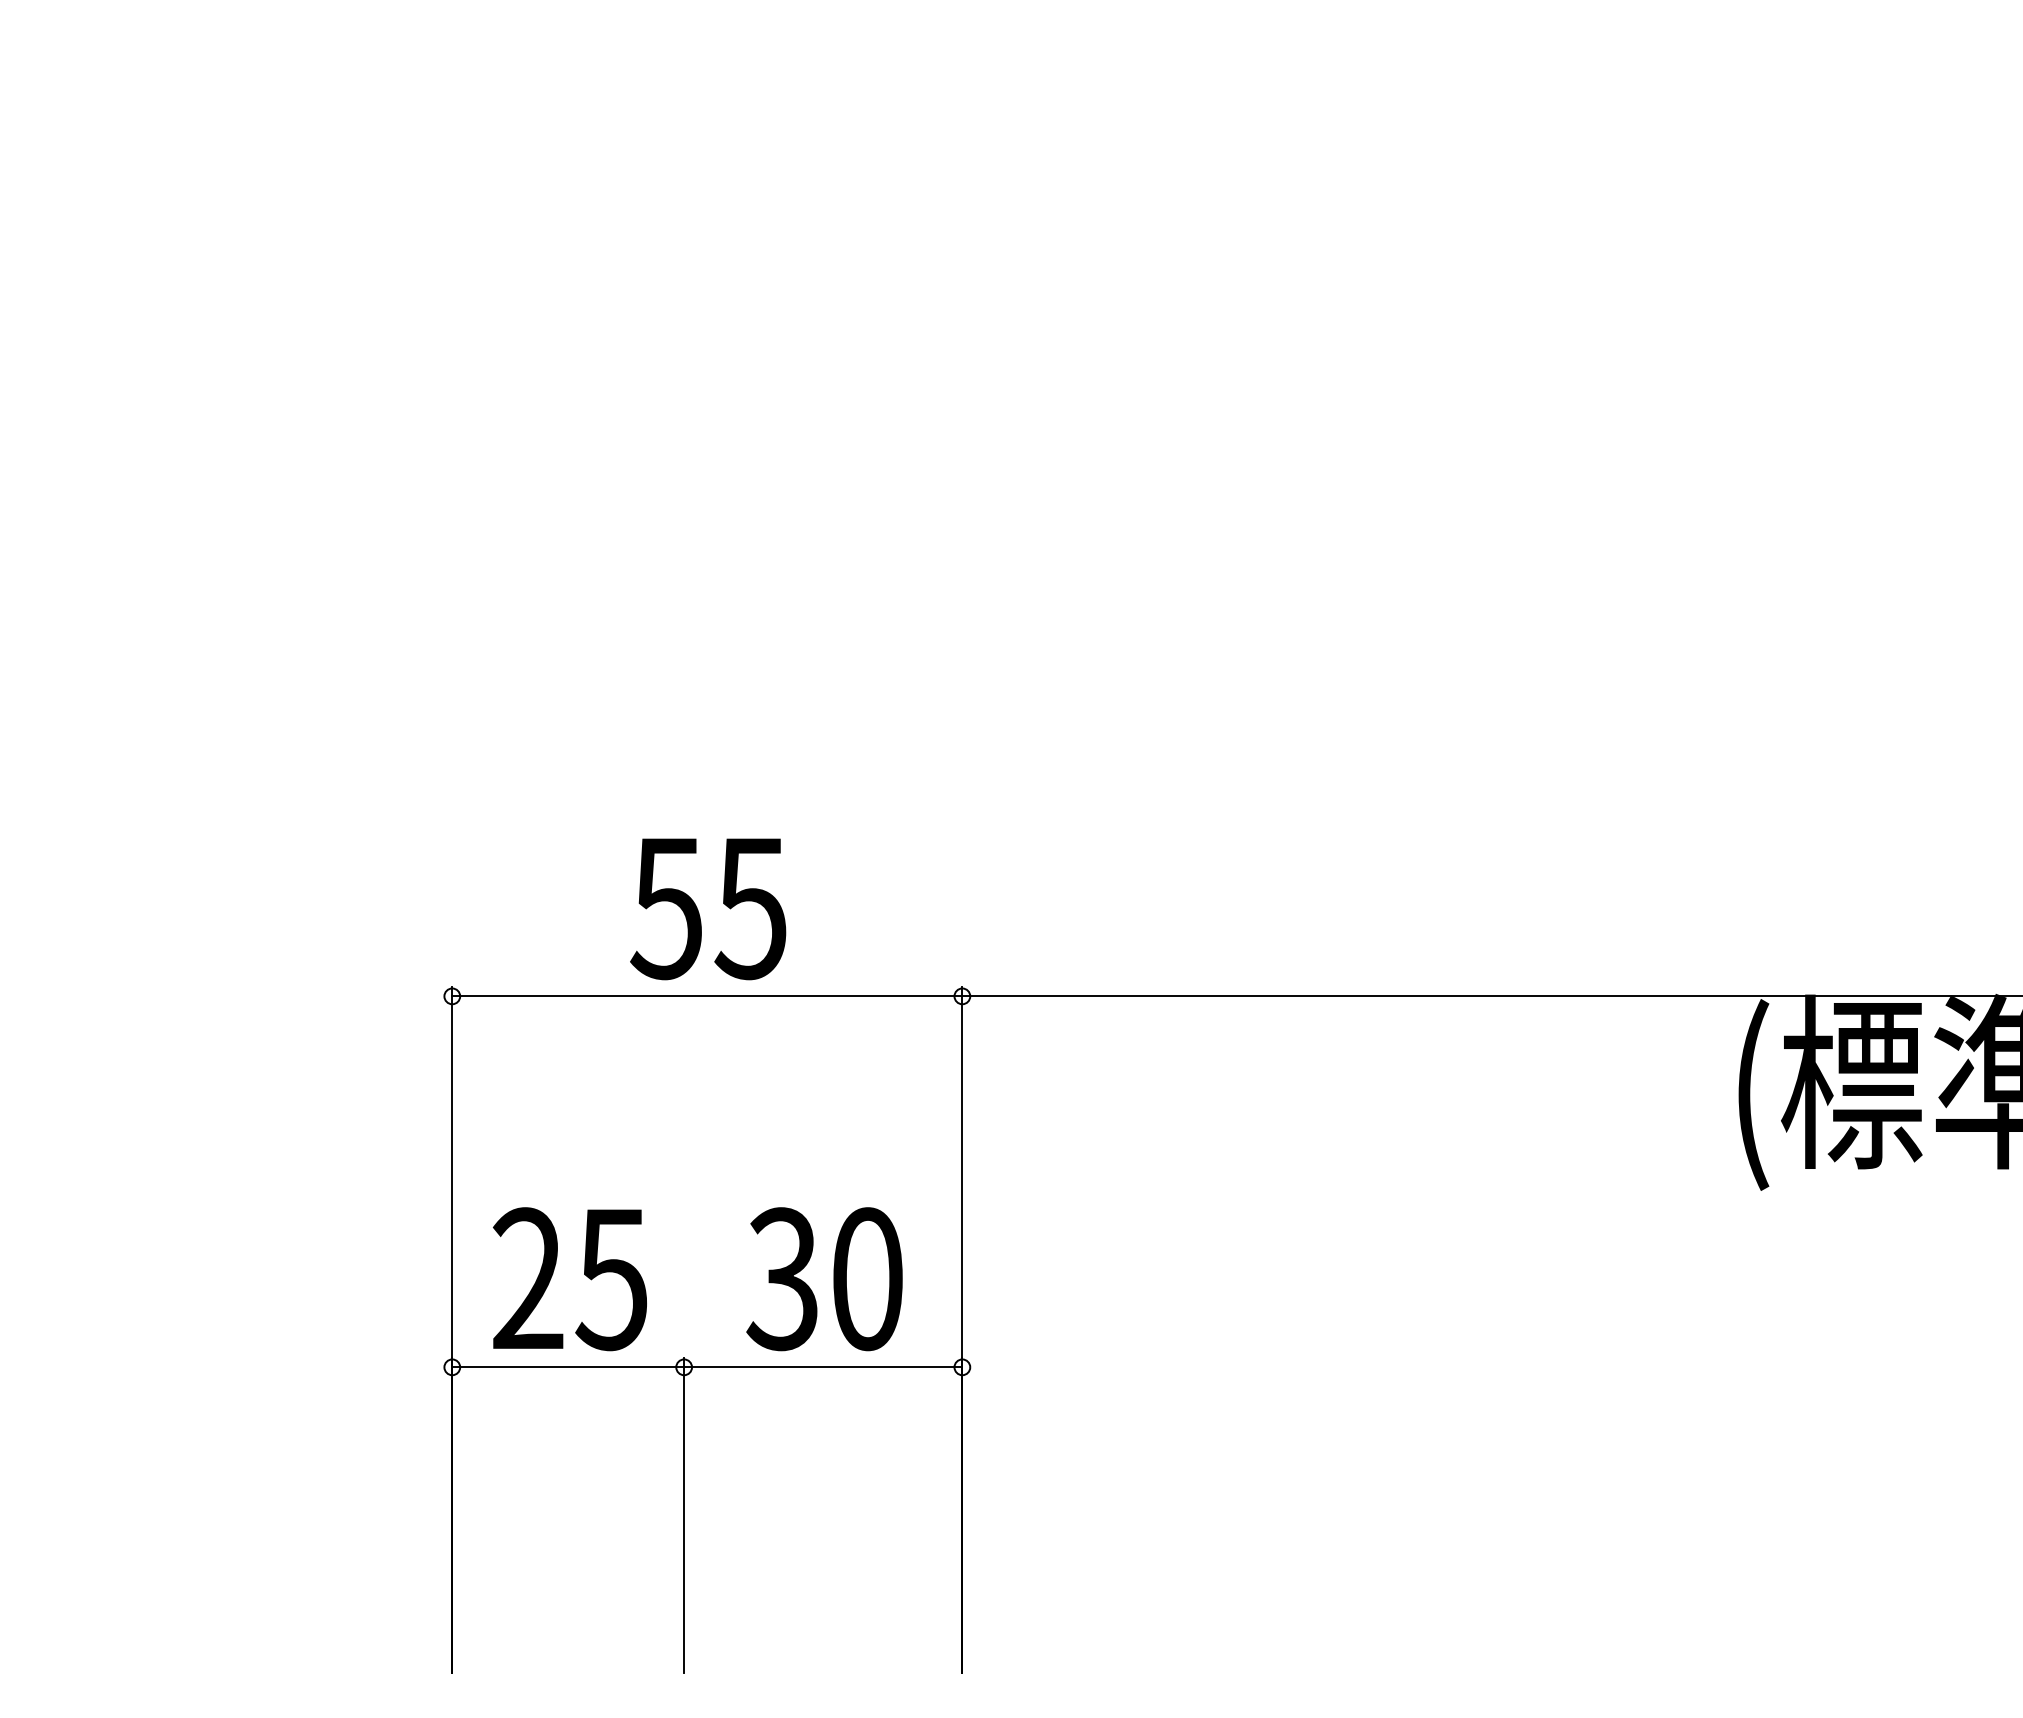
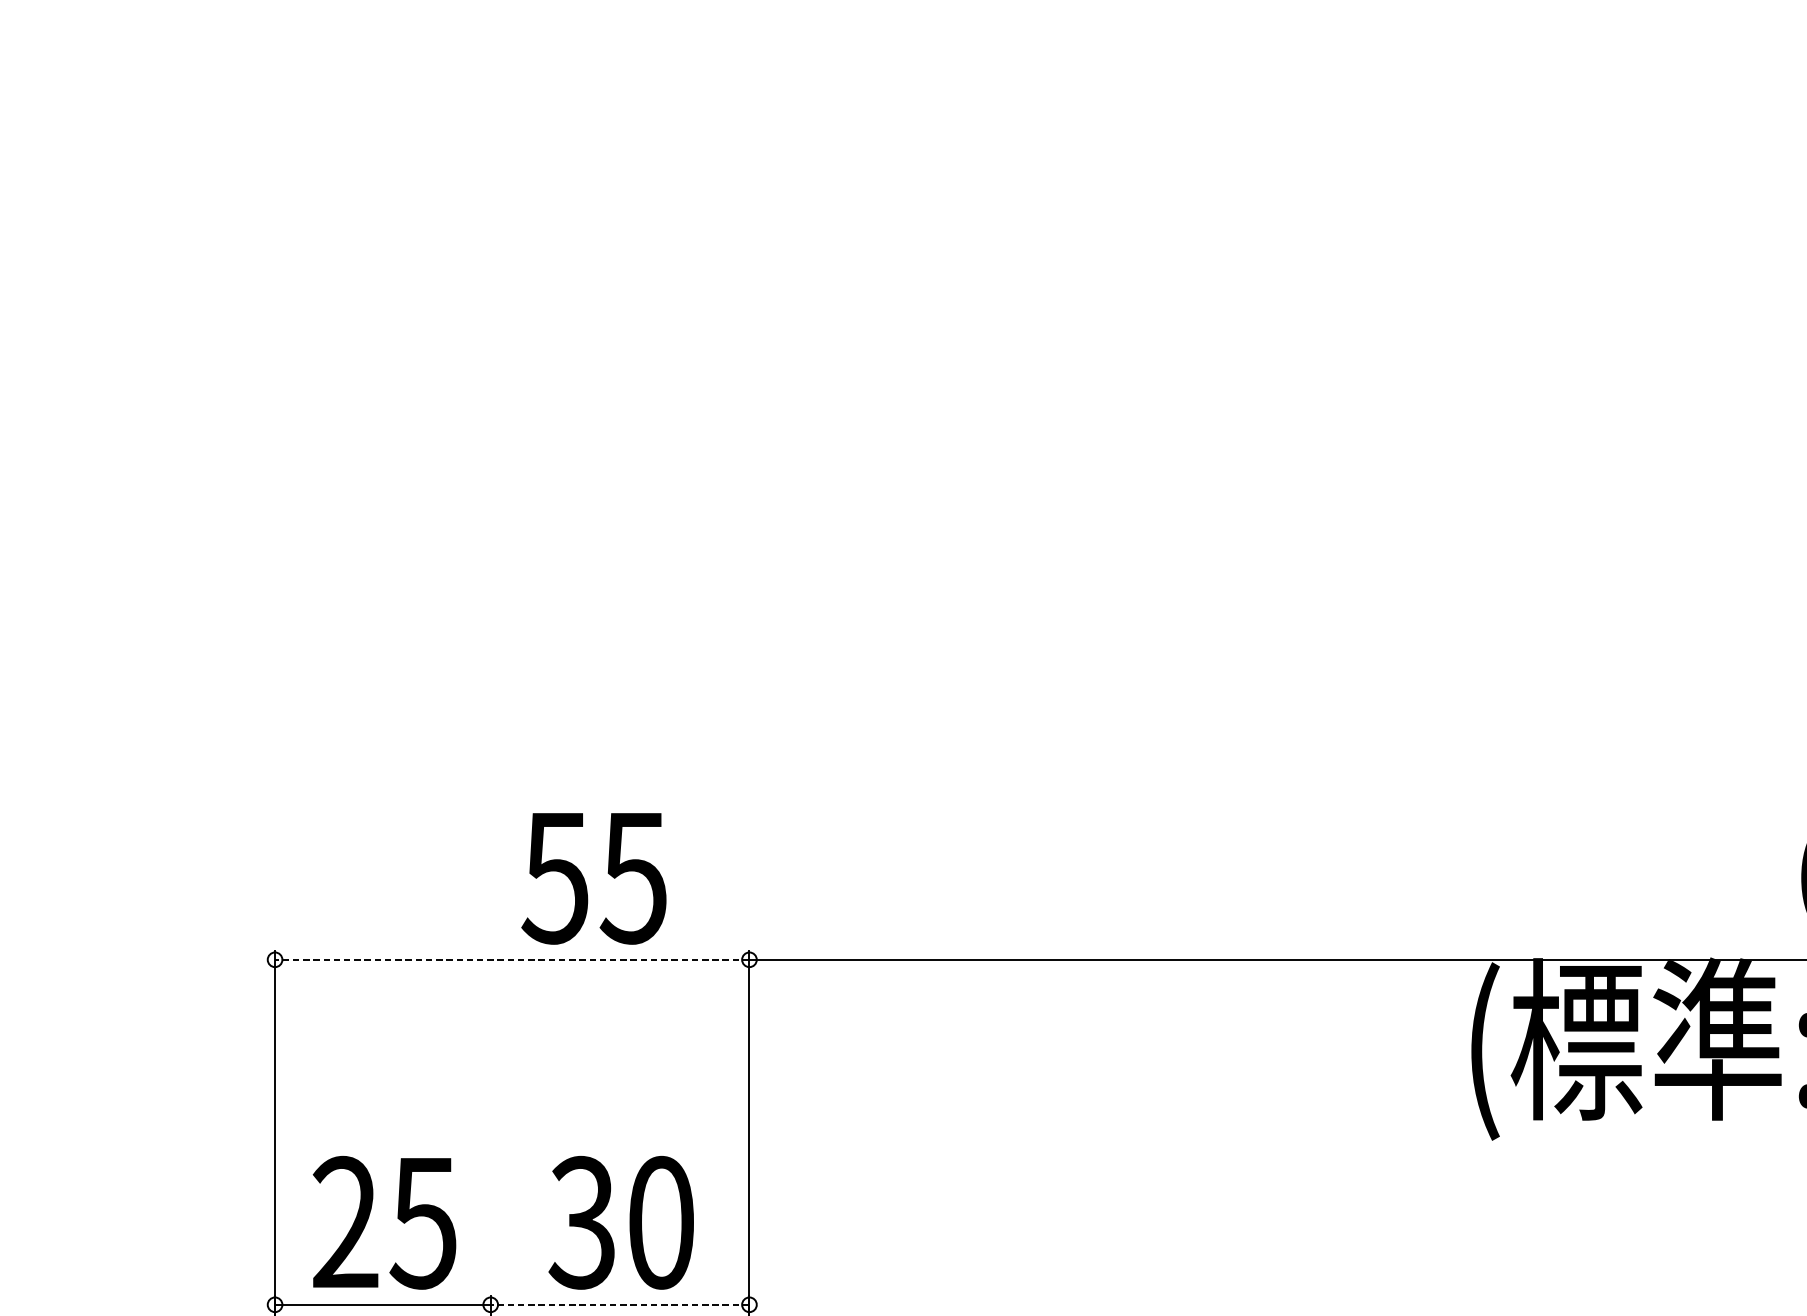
text: (708, 909) -> (594, 879), moved
line: (706, 996) -> (511, 959), solid -> dashed
line: (822, 1367) -> (619, 1304), solid -> dashed

